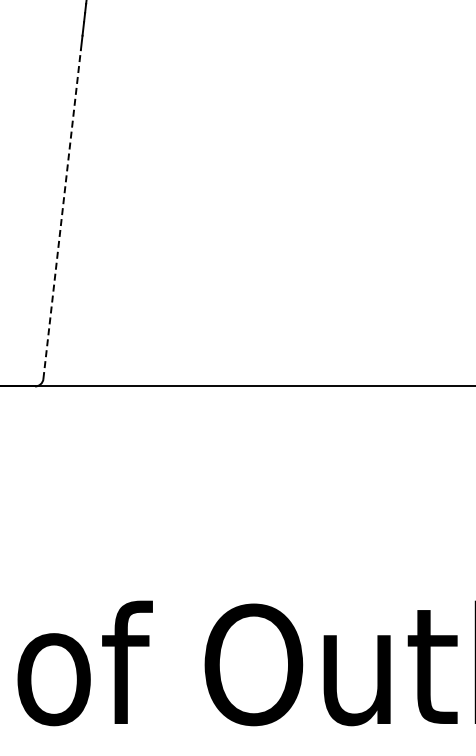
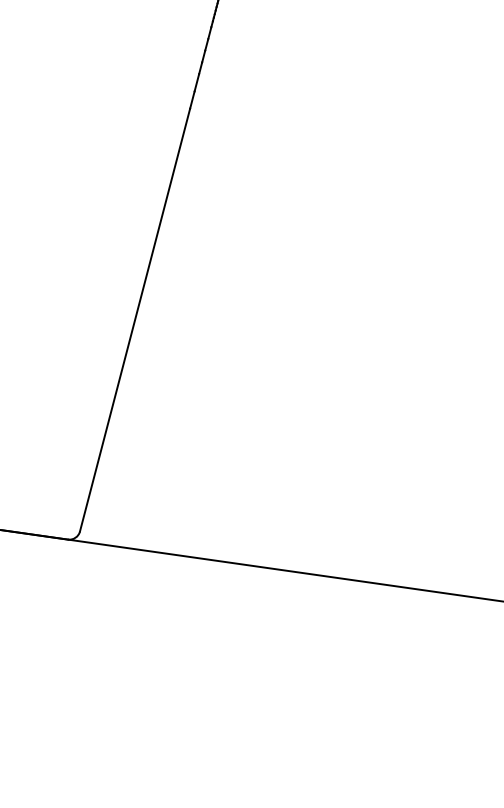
line: (62, 214) -> (135, 320), dashed -> solid

